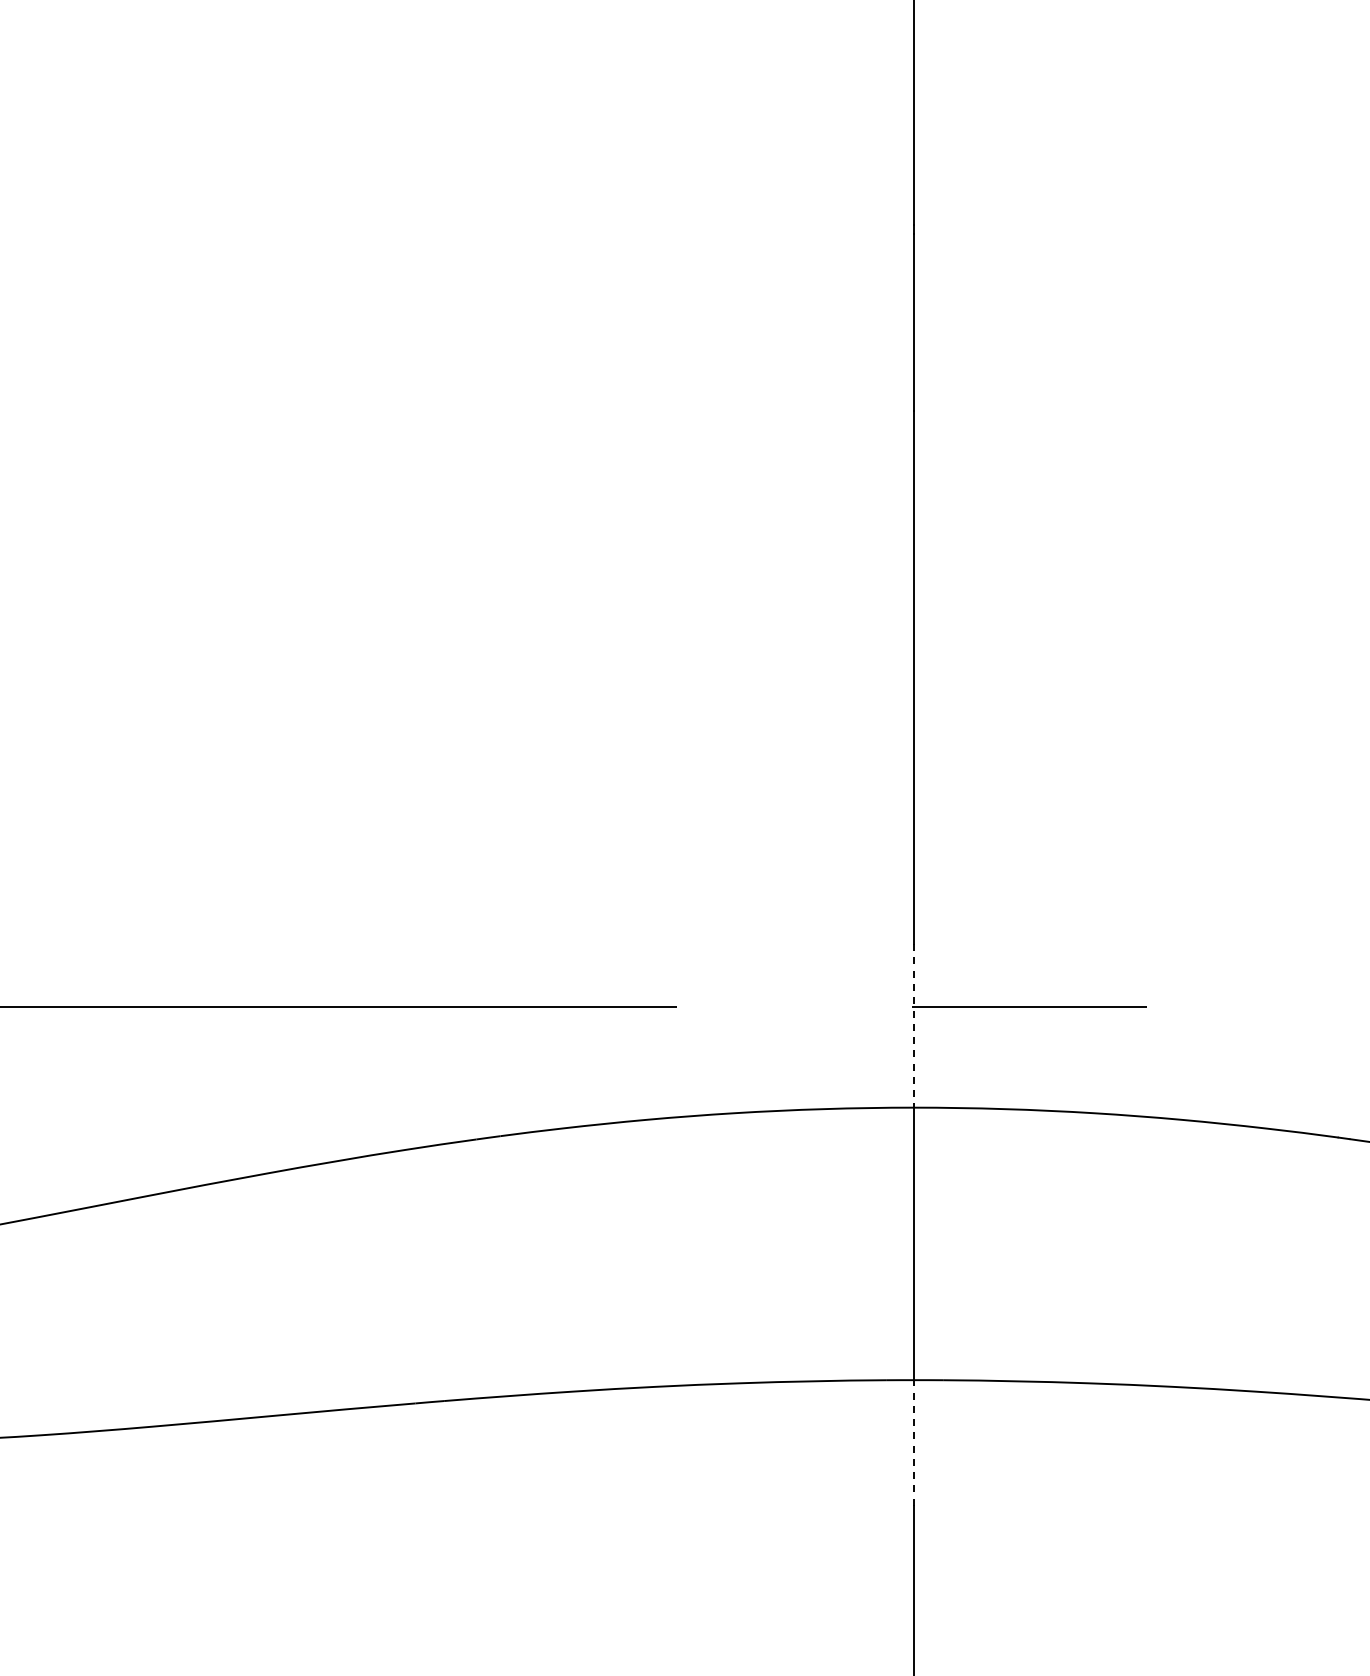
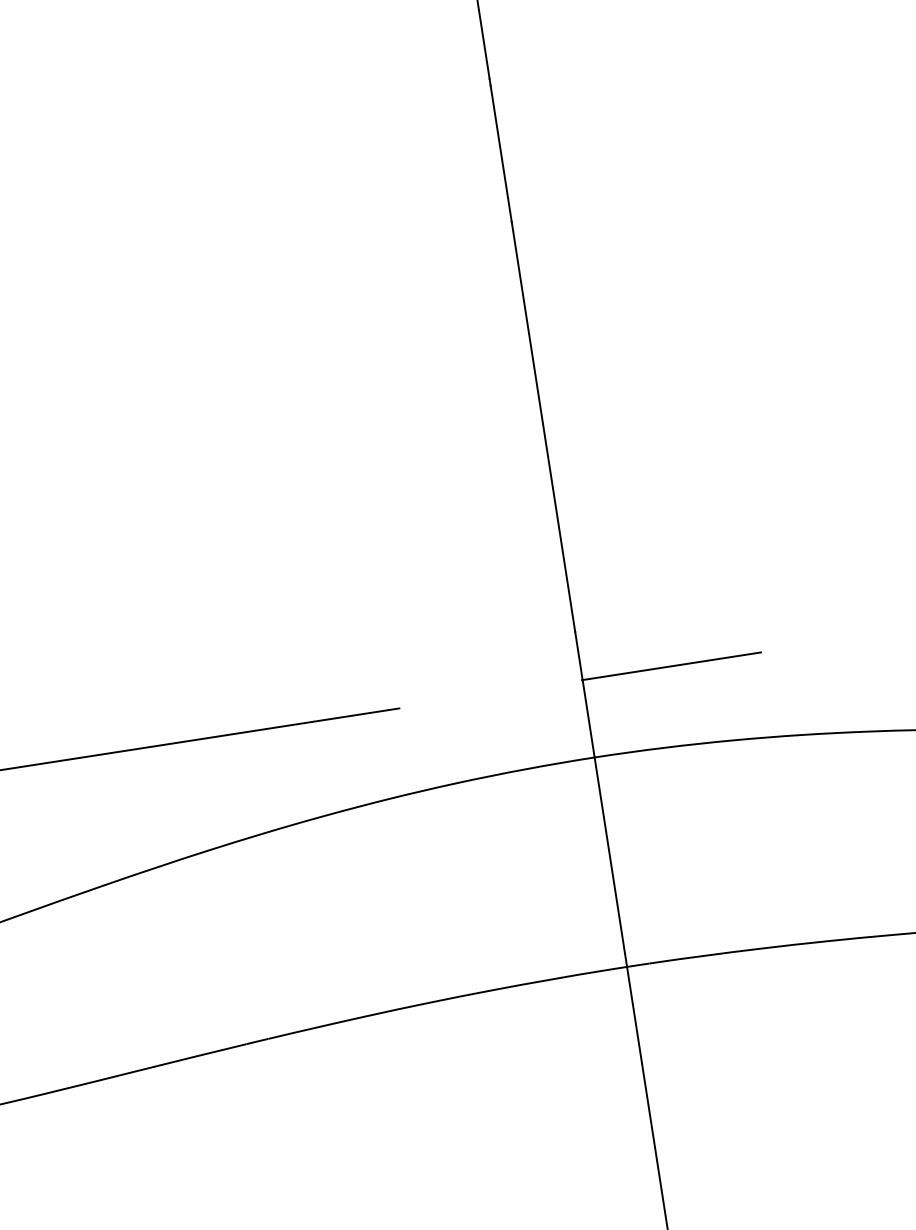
line: (914, 1025) -> (585, 694), dashed -> solid
line: (914, 1442) -> (634, 1014), dashed -> solid

